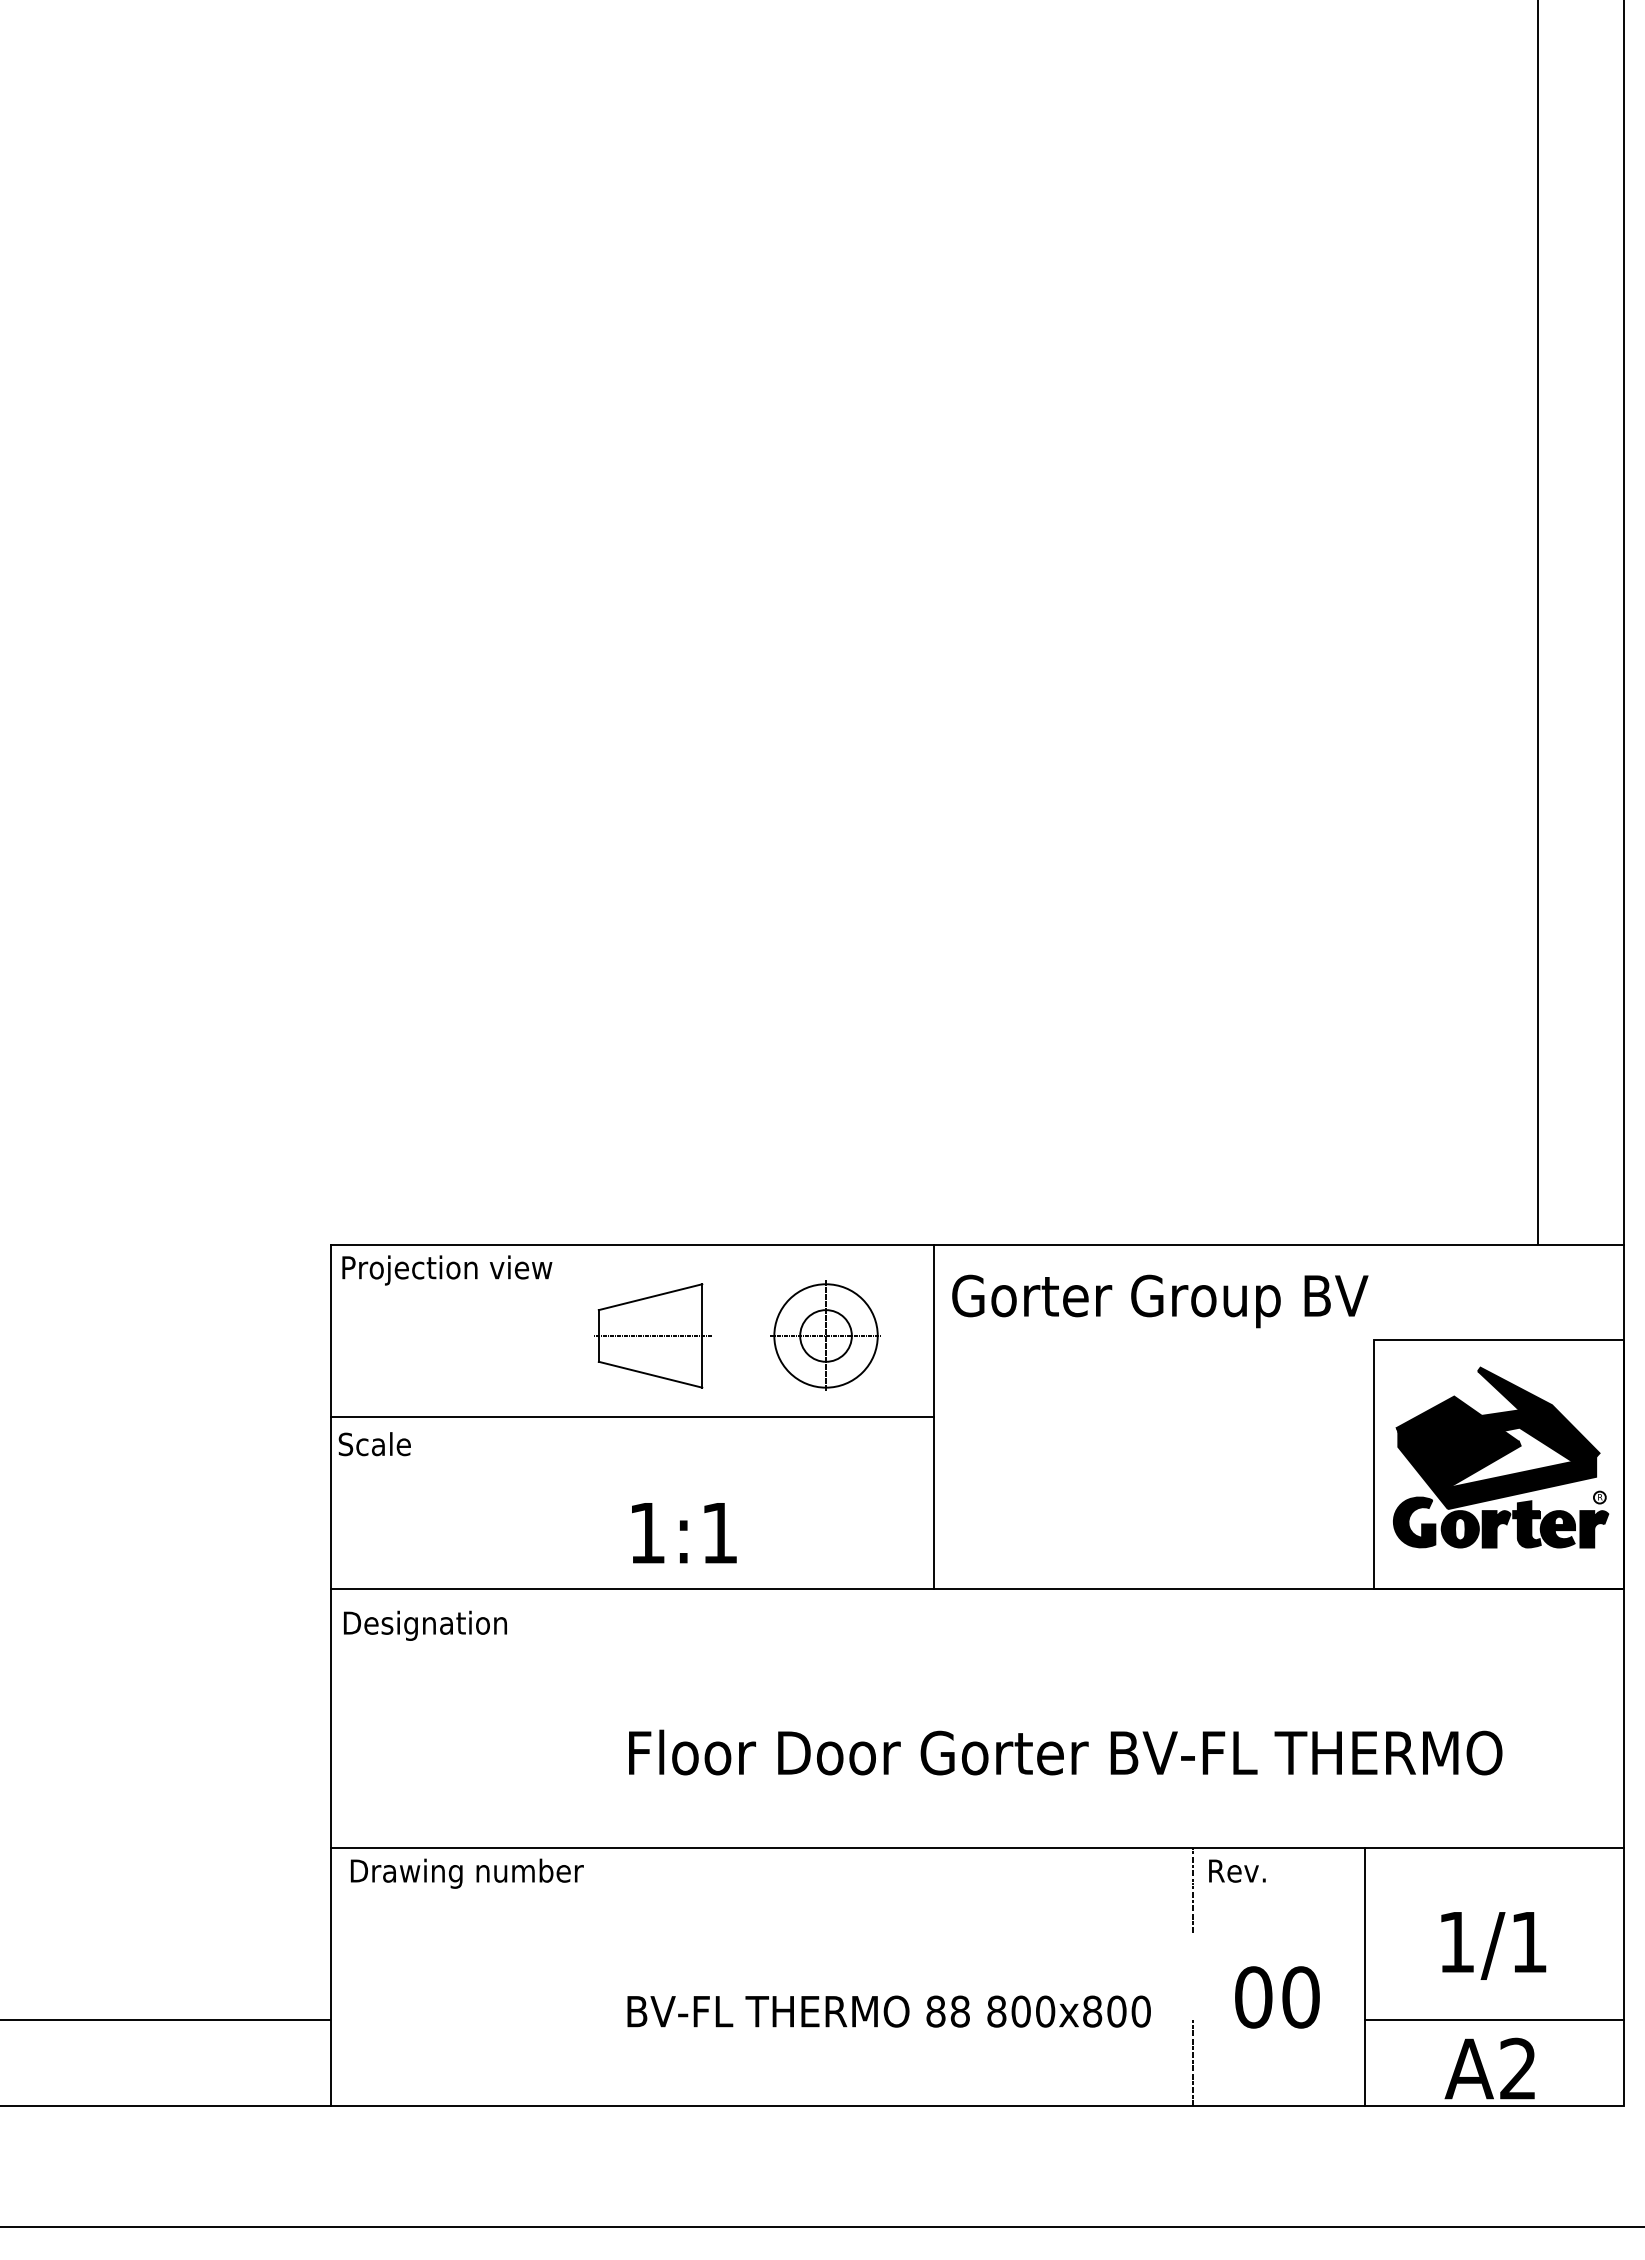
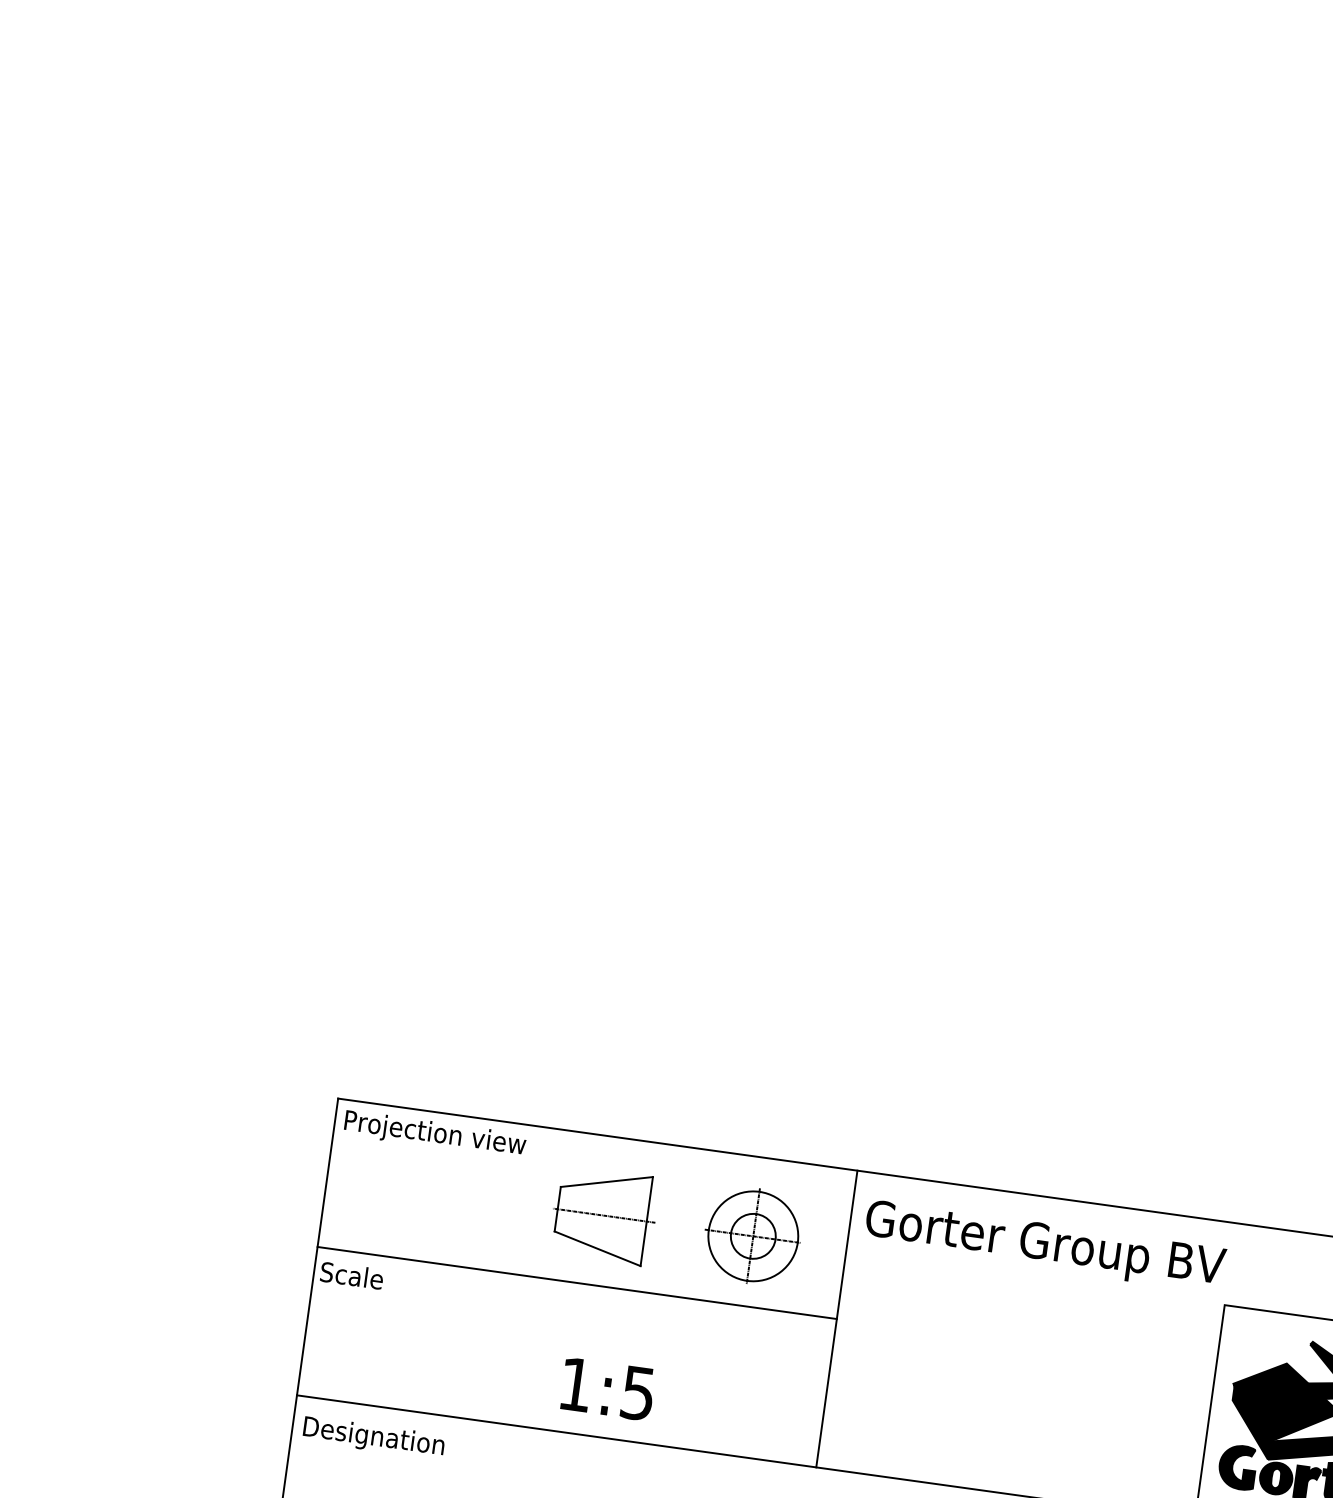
text: (719, 1533) -> (638, 1393), 1:1 -> 1:5

